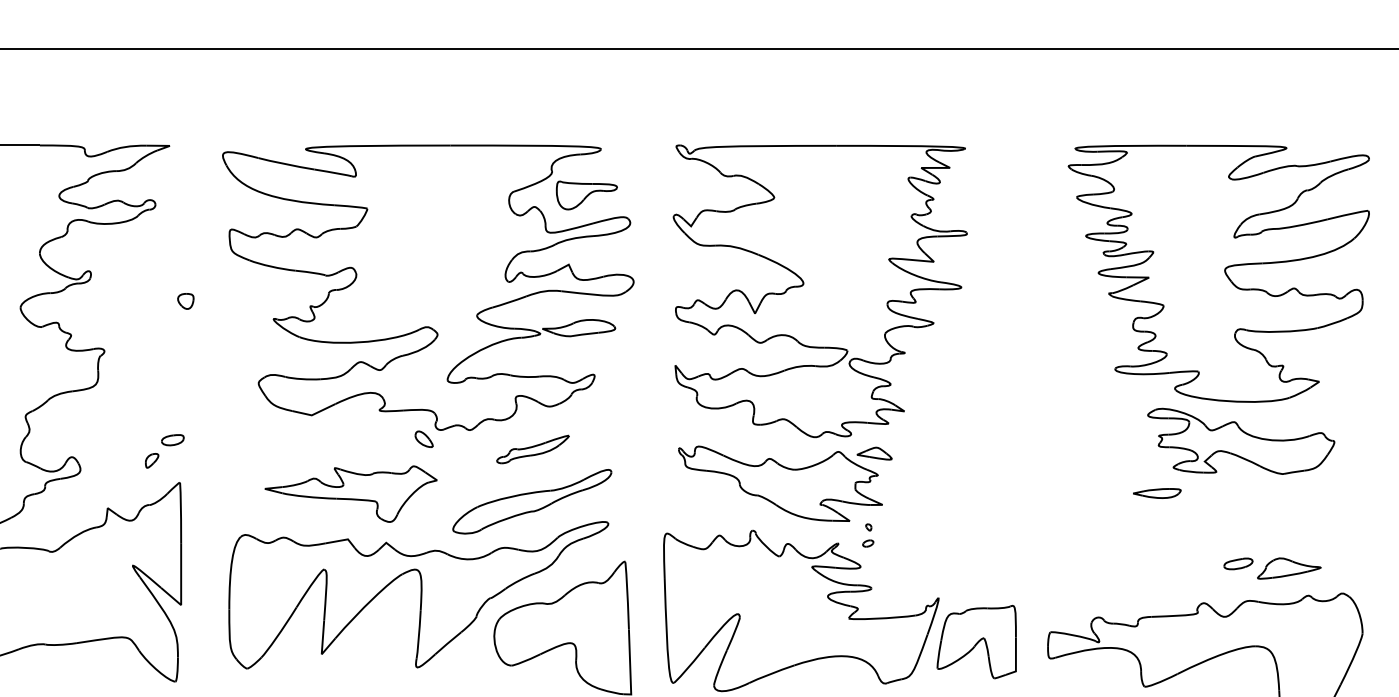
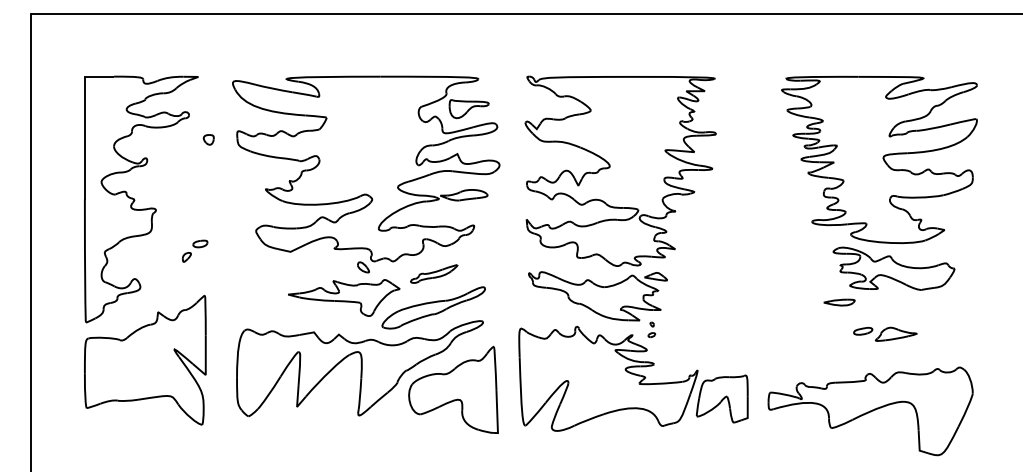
part: (185, 300) -> (208, 139), moved
part: (165, 450) -> (195, 250), moved
part: (351, 493) -> (344, 297), moved
part: (1272, 567) -> (885, 333), moved

